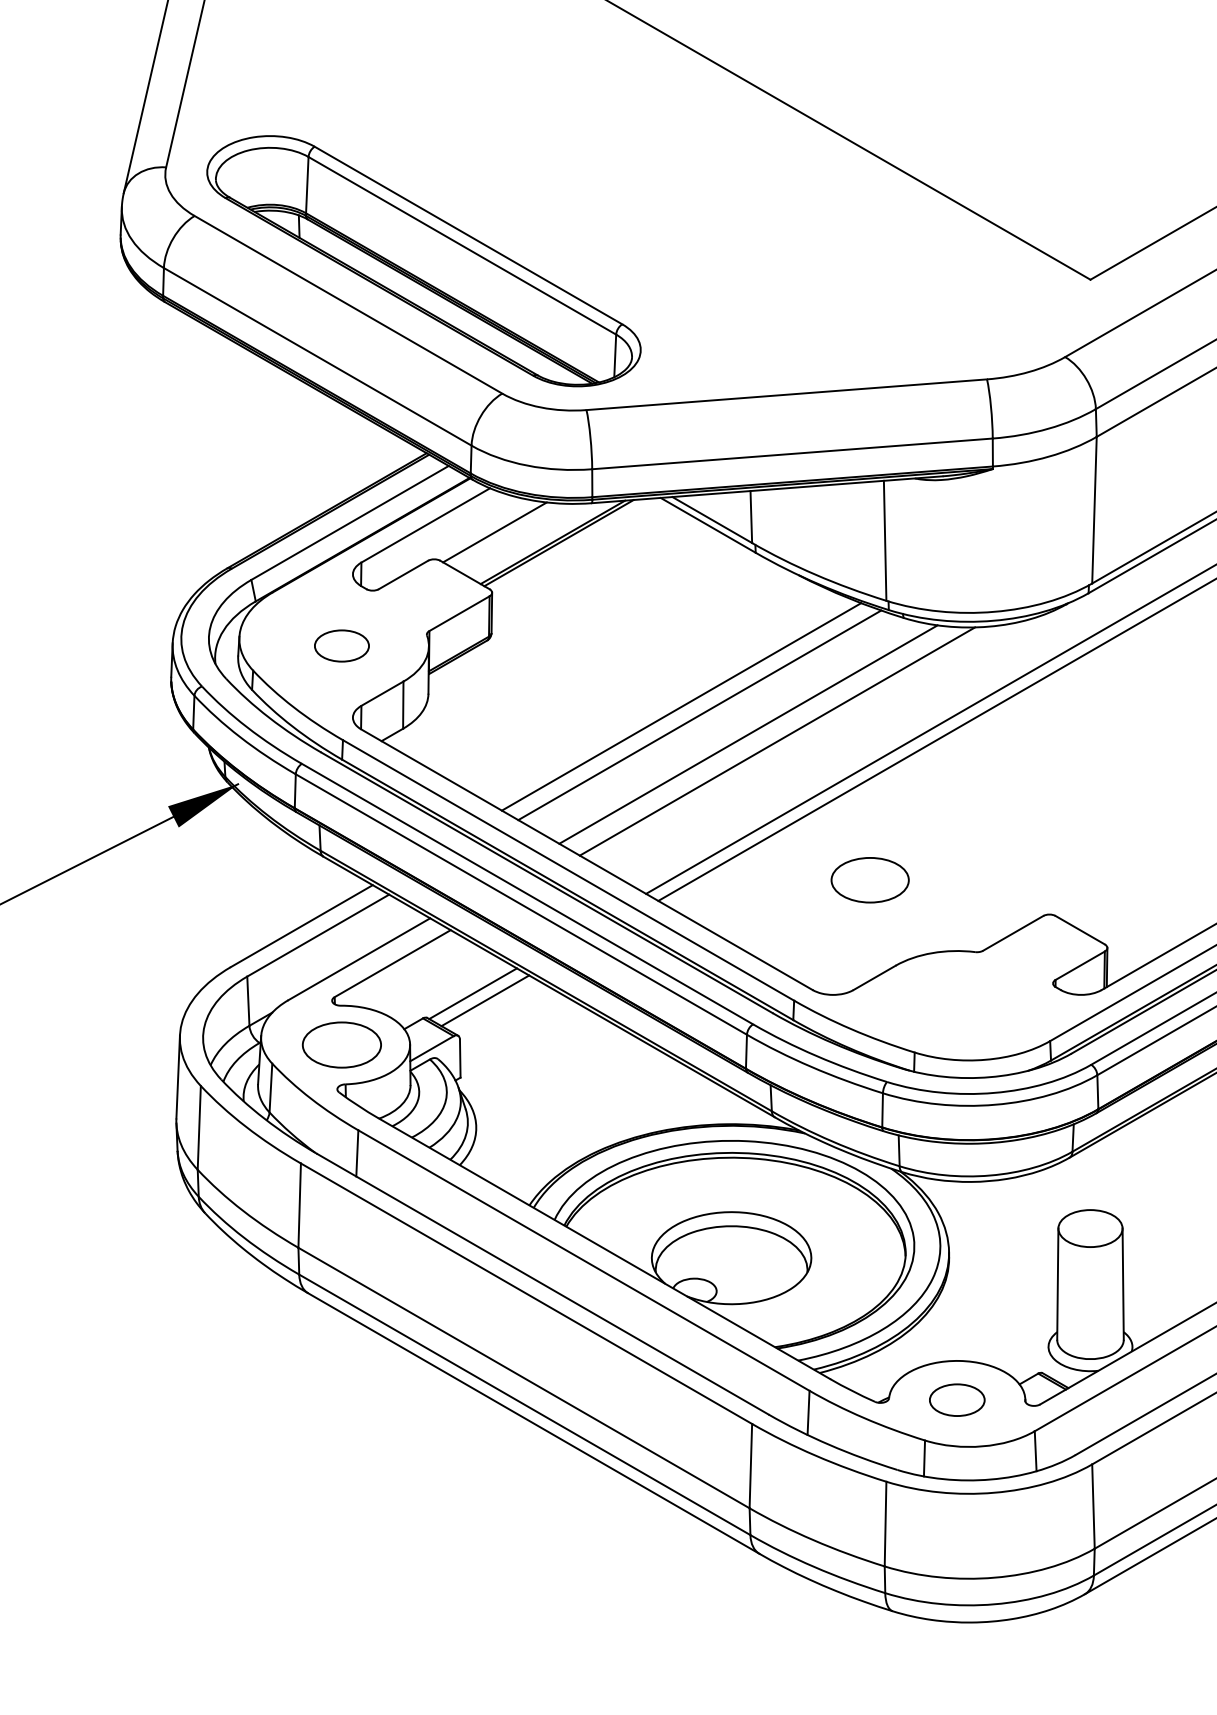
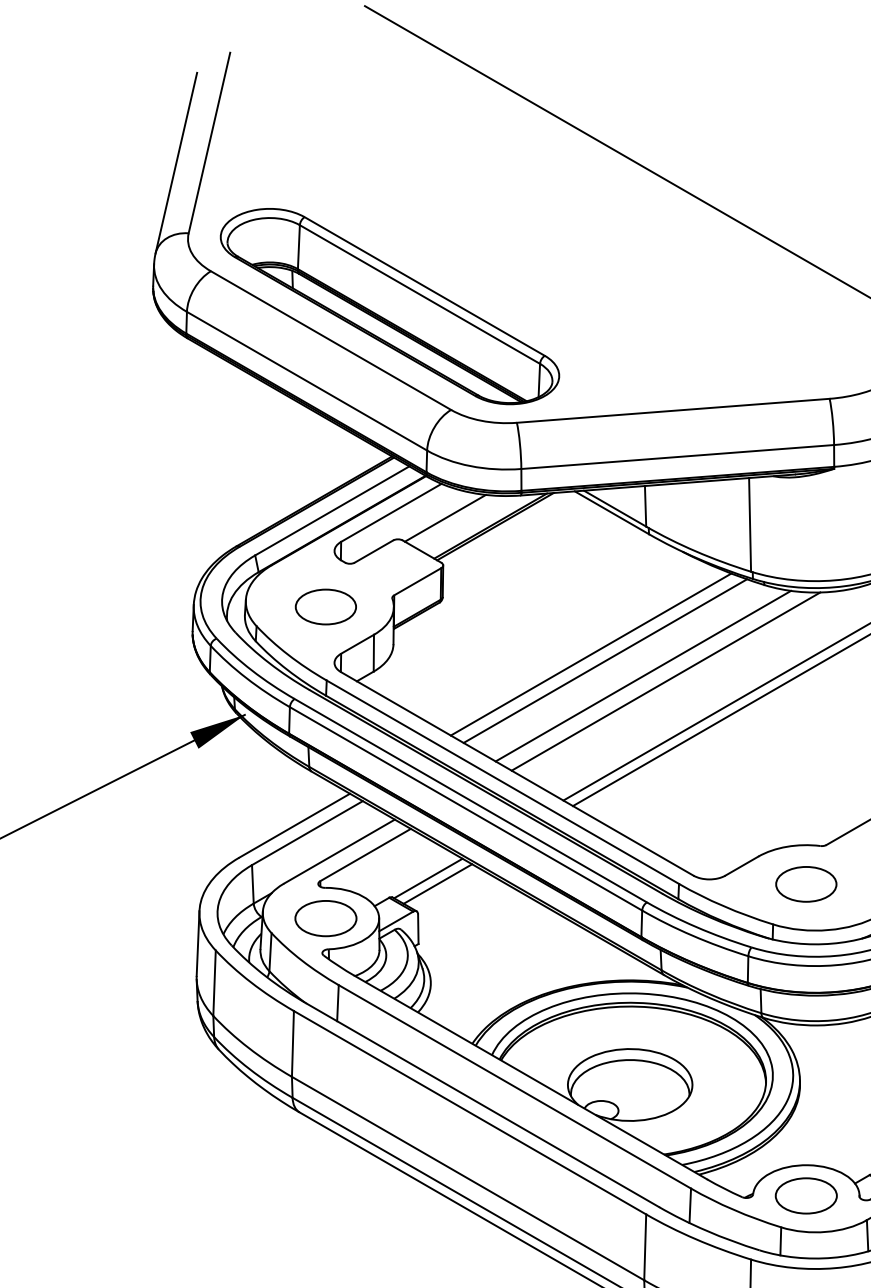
part: (341, 645) -> (325, 606), size x1.43
part: (869, 880) -> (805, 884), moved
part: (957, 1399) -> (806, 1195), size x1.43

